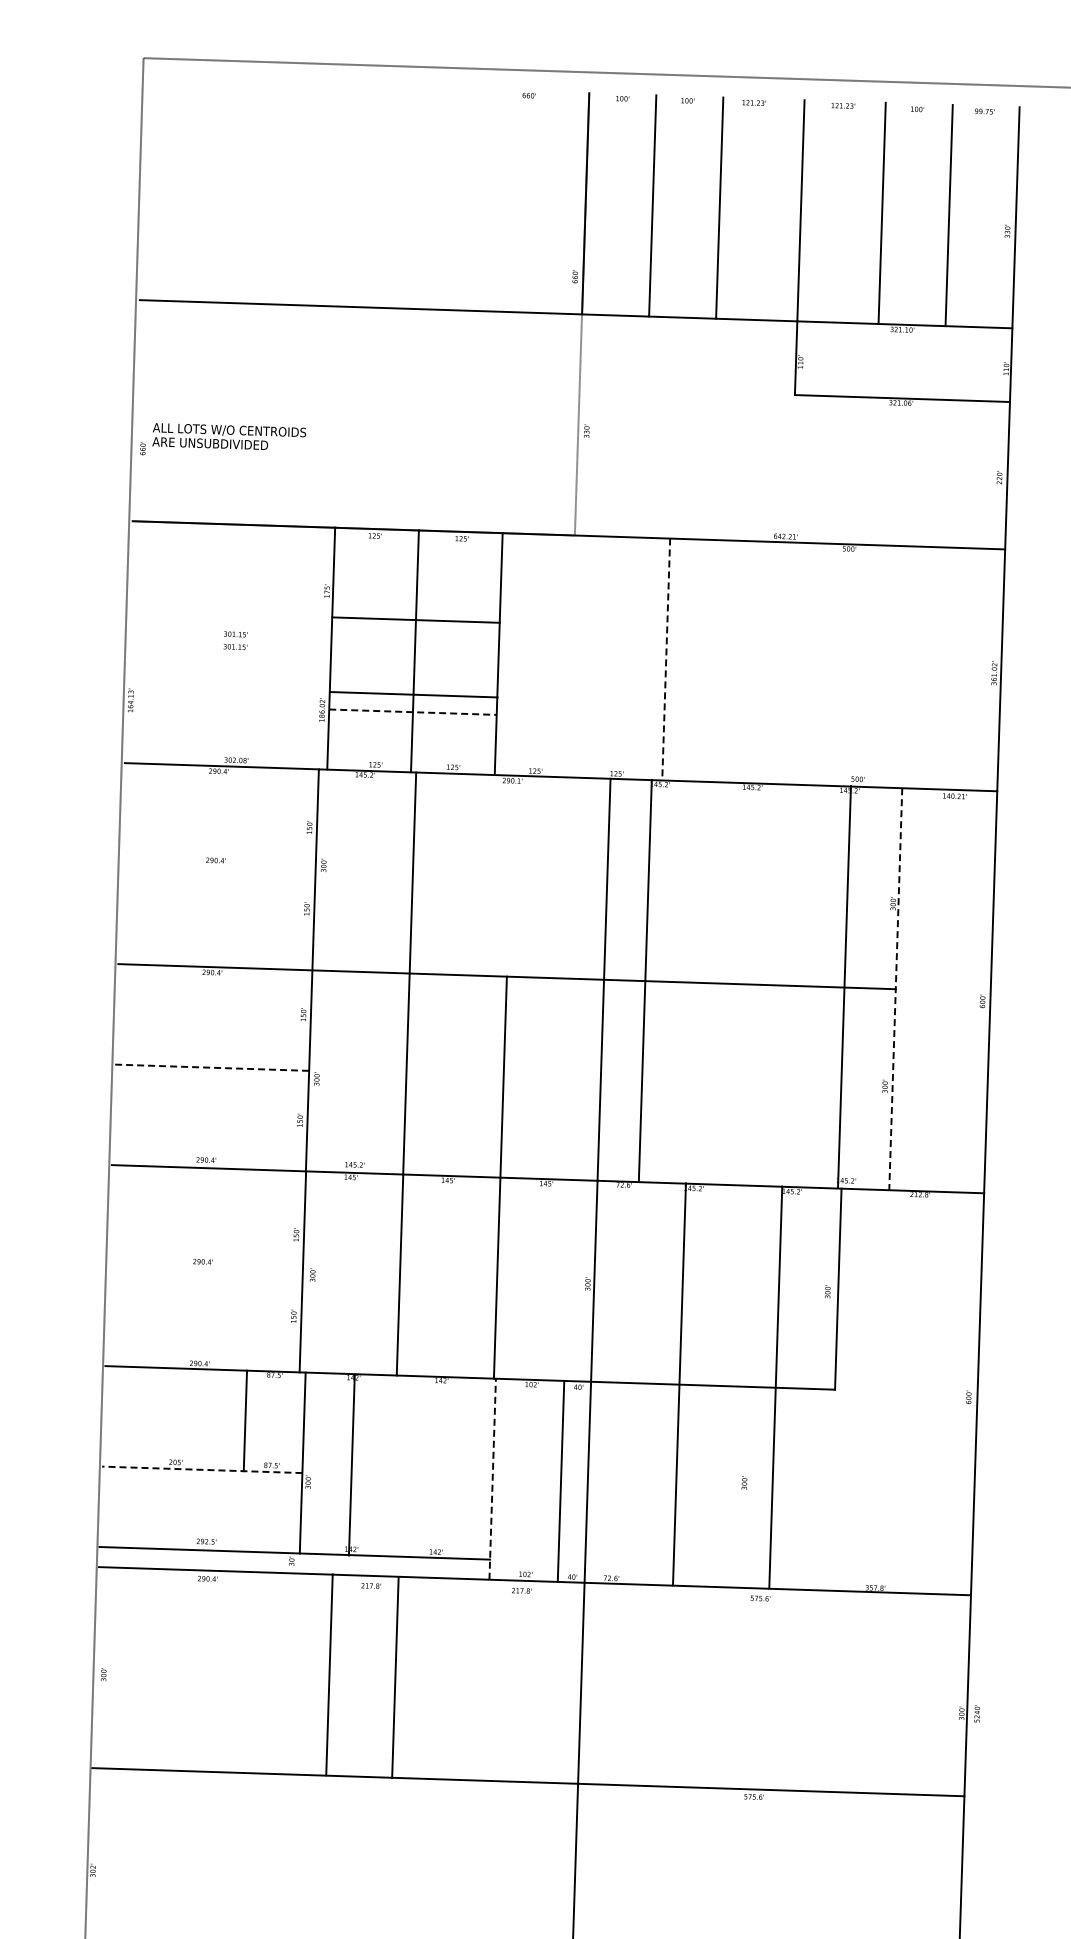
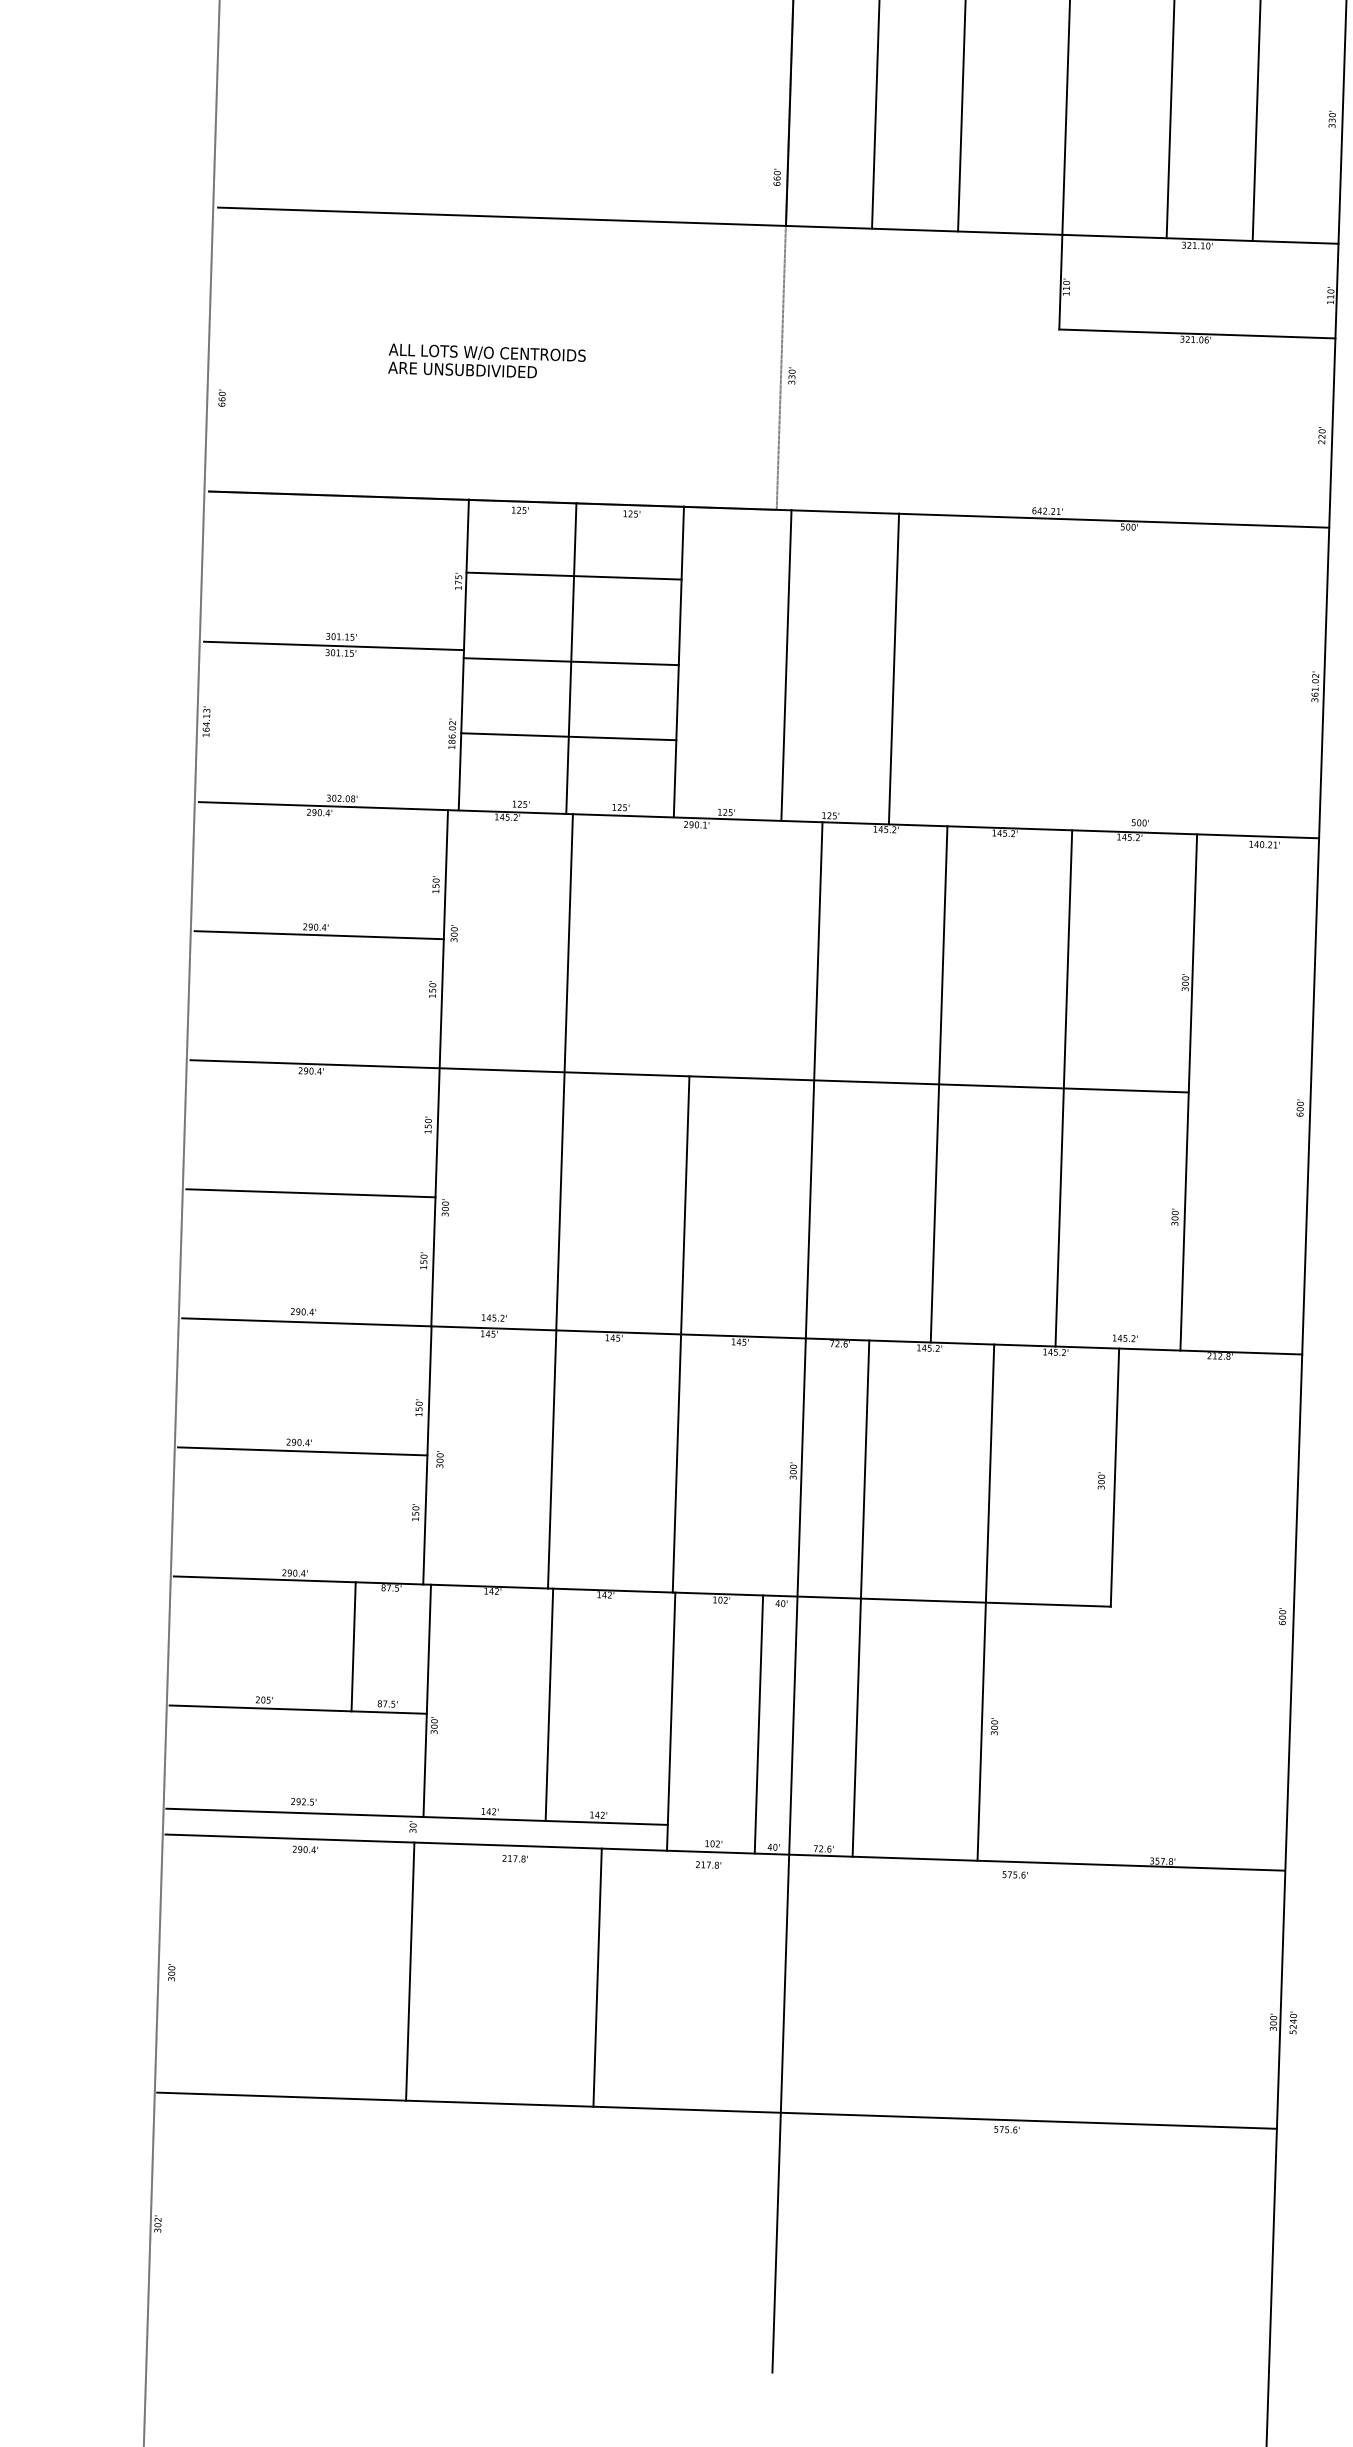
text: (229, 436) -> (487, 360), moved
line: (415, 619) -> (573, 575), moved
line: (229, 641) -> (333, 645), added
line: (582, 656) -> (786, 665), added
line: (666, 659) -> (894, 669), dashed -> solid
line: (413, 694) -> (570, 661), moved
line: (412, 712) -> (568, 737), dashed -> solid
line: (218, 866) -> (319, 934), added
line: (644, 980) -> (938, 1083), moved
line: (843, 987) -> (1062, 1088), moved
line: (895, 989) -> (1188, 1092), dashed -> solid
line: (212, 1067) -> (311, 1192), dashed -> solid
line: (205, 1268) -> (302, 1451), added
line: (678, 1384) -> (859, 1598), moved
line: (775, 1387) -> (985, 1602), moved
line: (351, 1464) -> (548, 1704), moved
line: (201, 1469) -> (297, 1709), dashed -> solid
line: (492, 1479) -> (670, 1722), dashed -> solid
line: (329, 1674) -> (410, 1971), moved
line: (395, 1677) -> (597, 1977), moved

